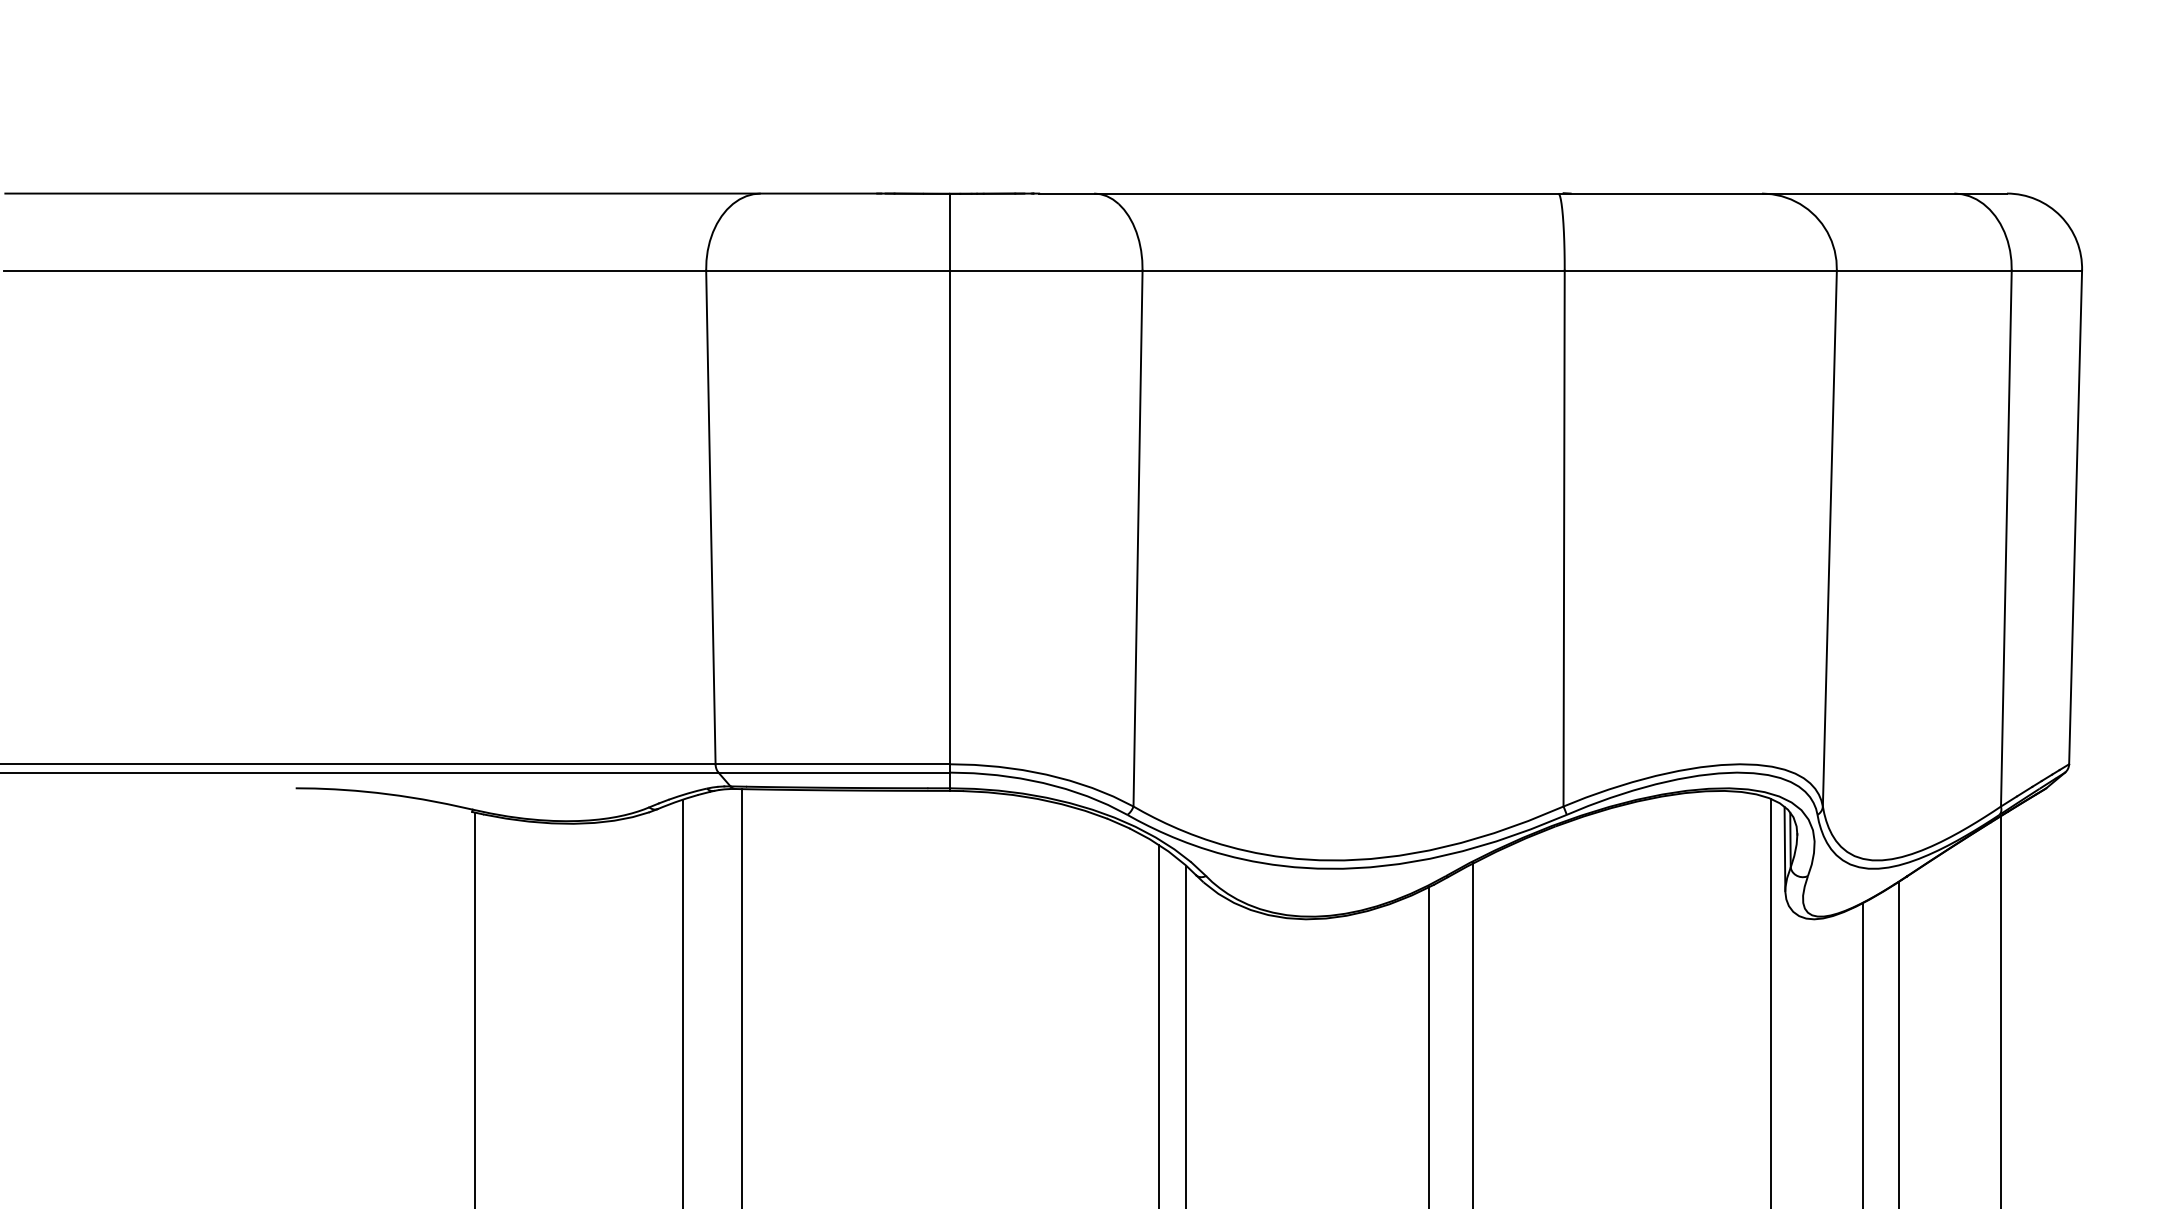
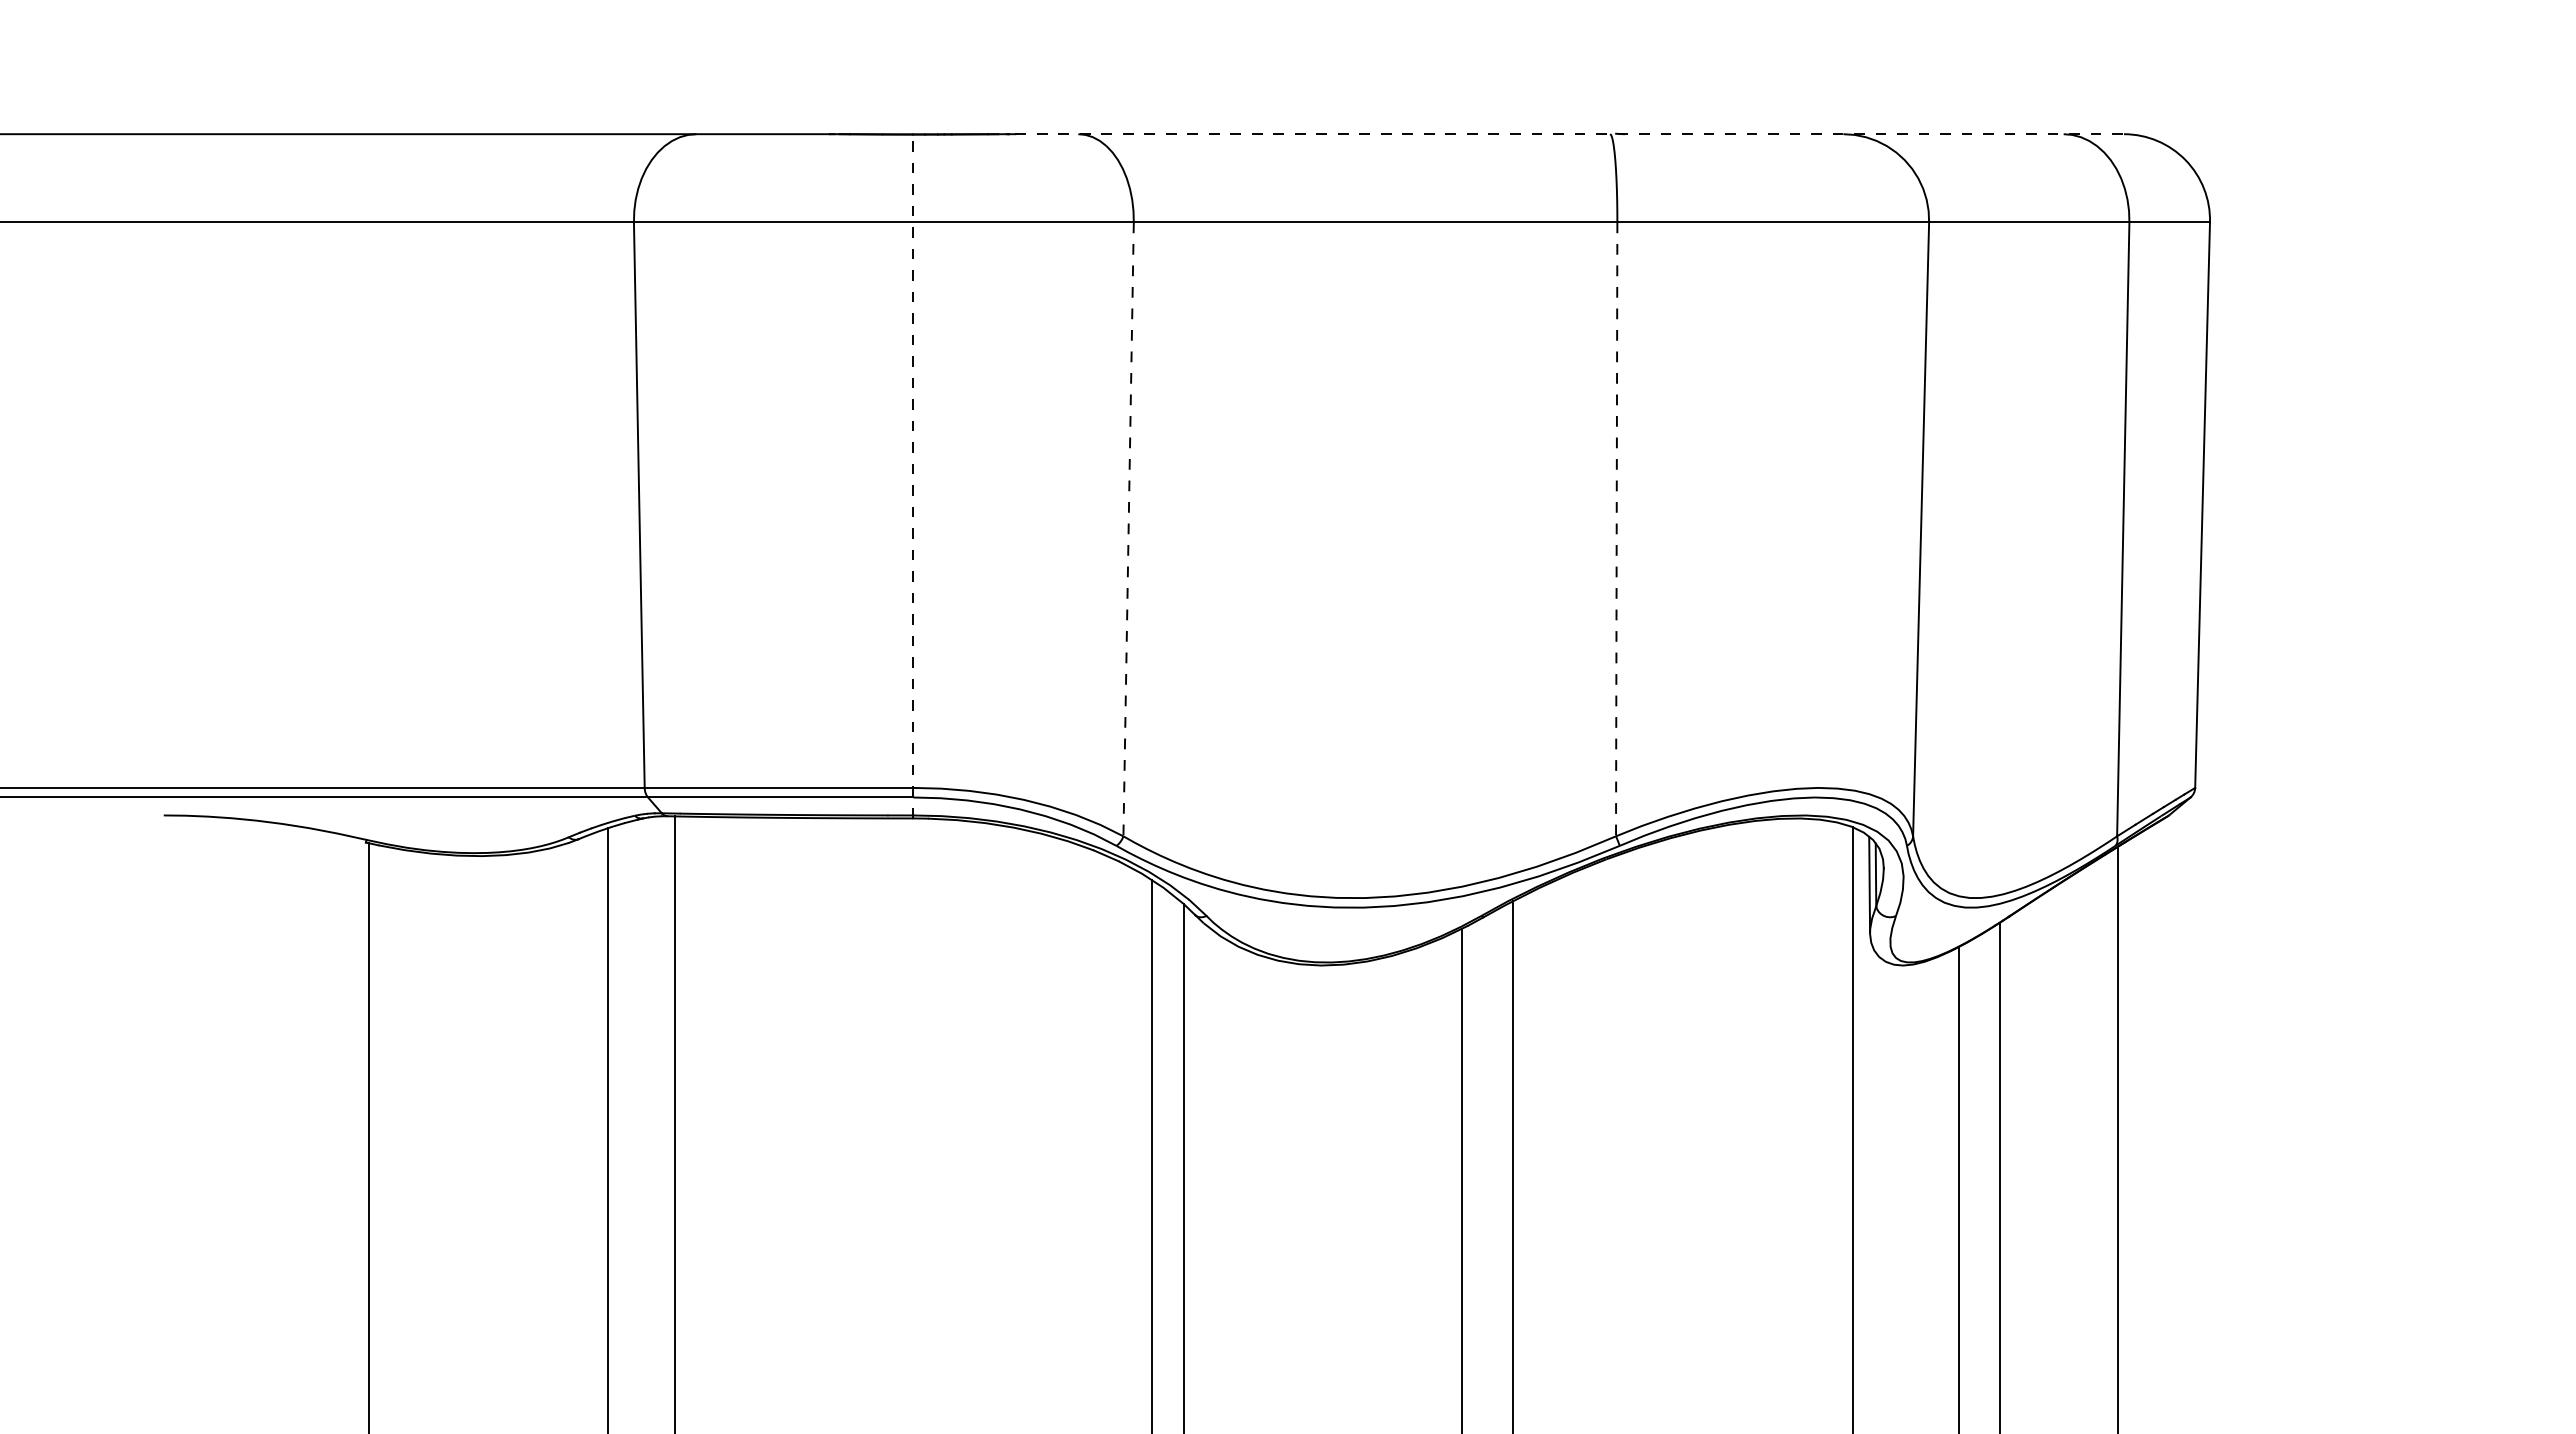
line: (1523, 193) -> (1570, 134), solid -> dashed
line: (950, 492) -> (913, 476), solid -> dashed
line: (1137, 538) -> (1128, 529), solid -> dashed
line: (1563, 538) -> (1616, 529), solid -> dashed

